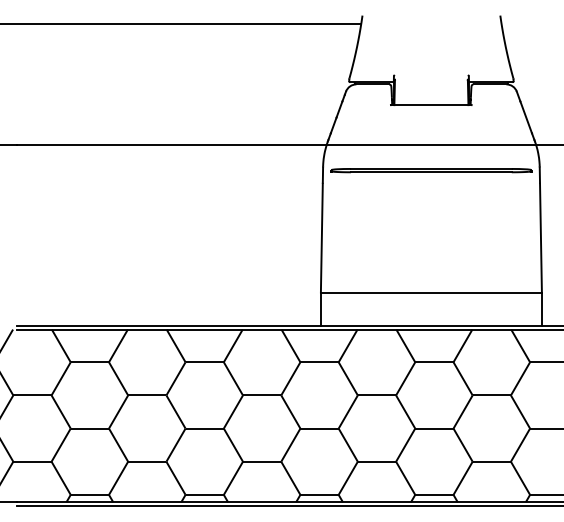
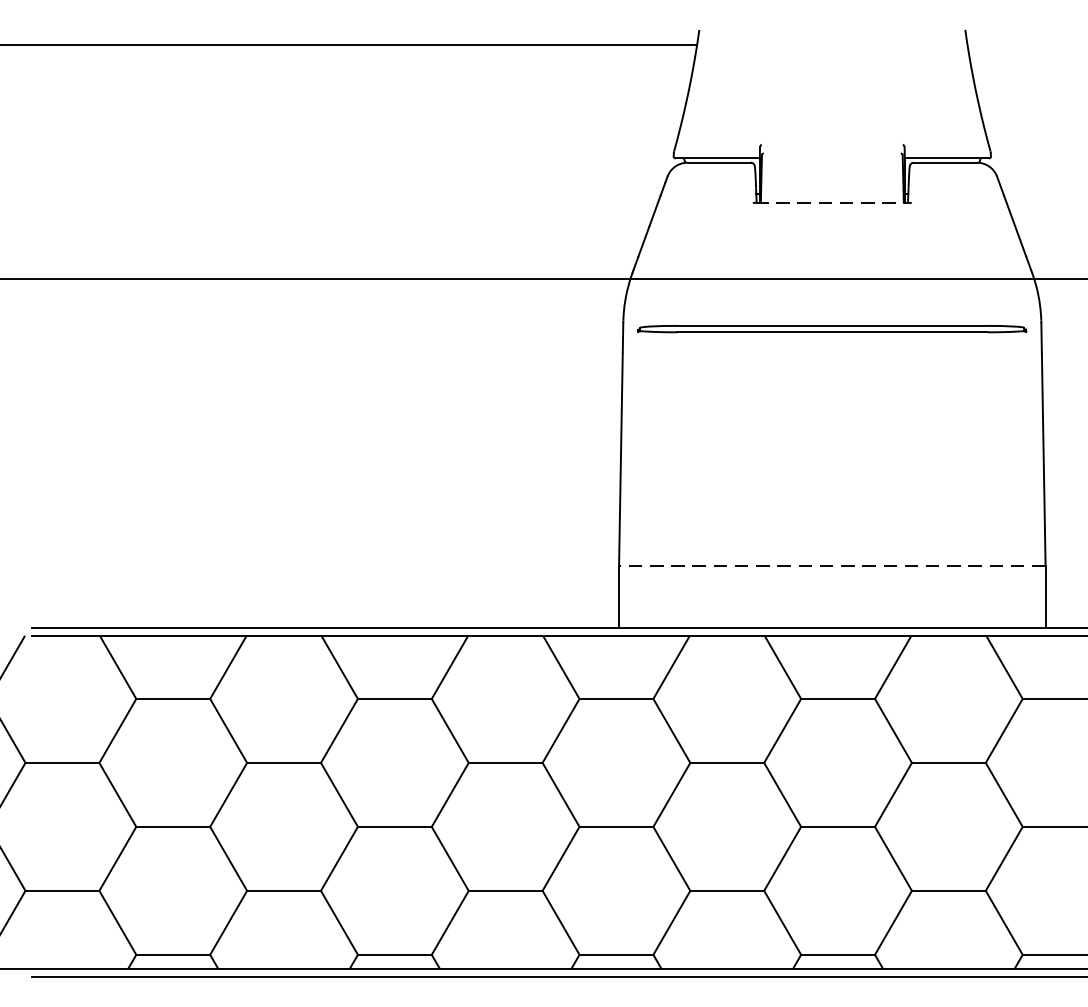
line: (431, 105) -> (832, 203), solid -> dashed
line: (431, 293) -> (832, 566), solid -> dashed

